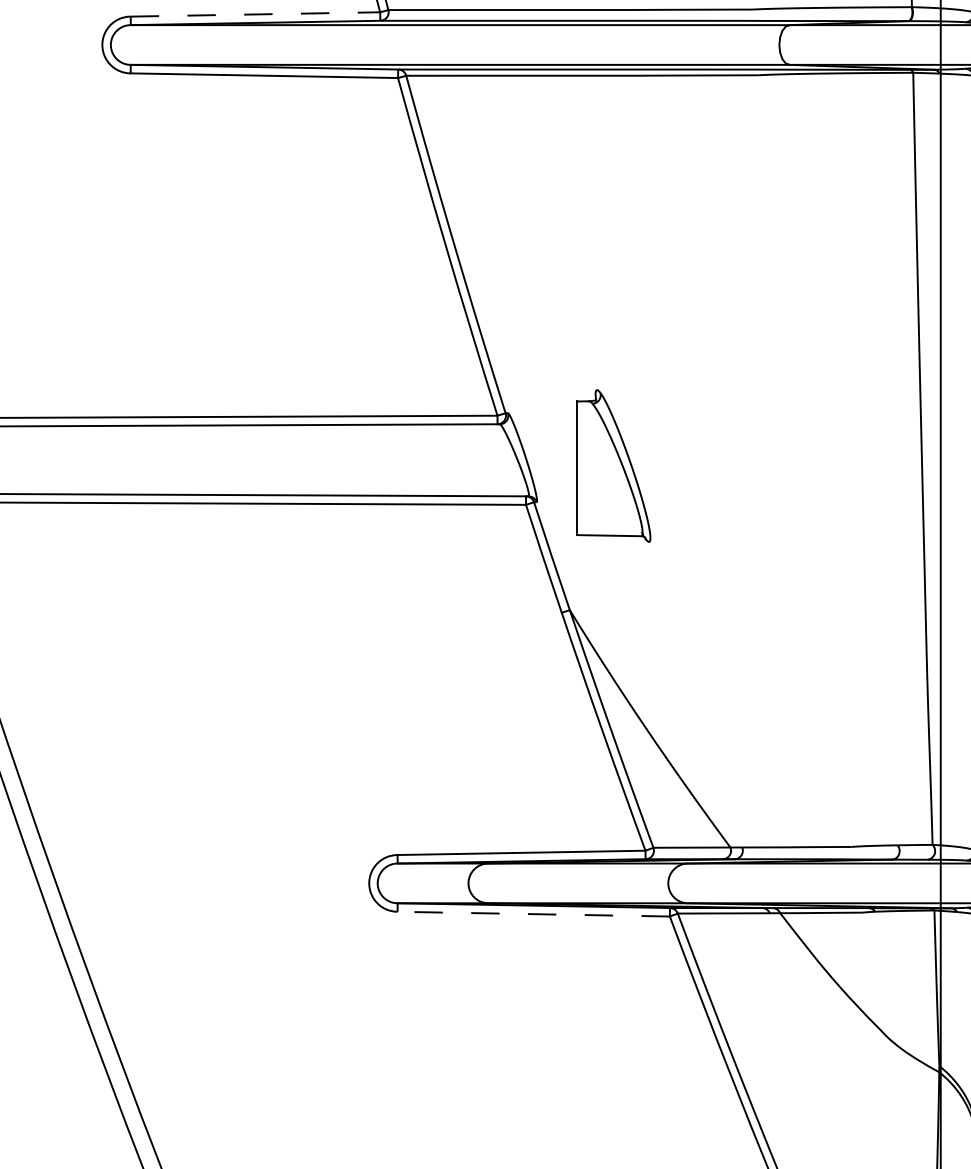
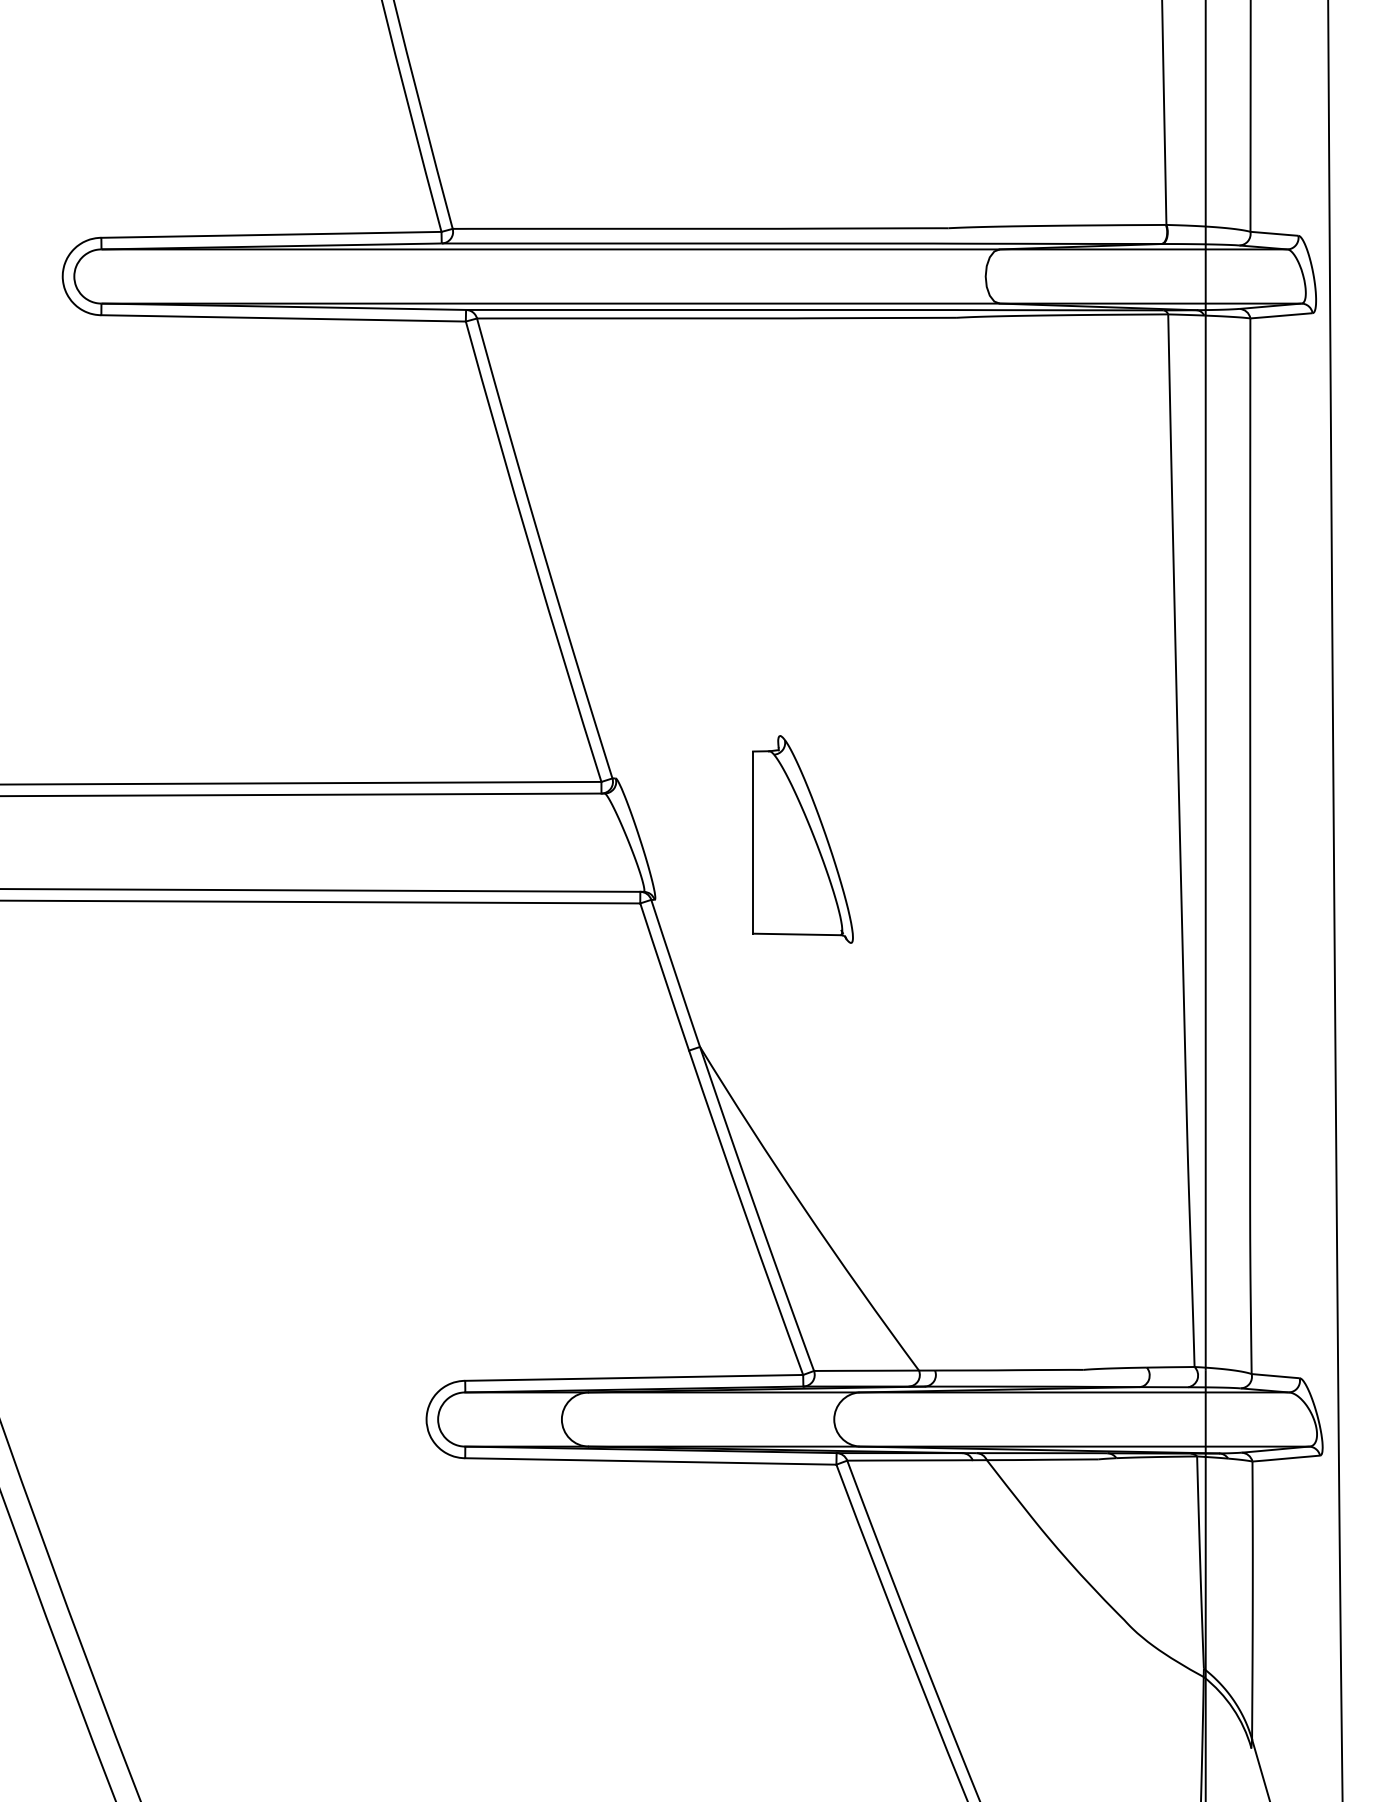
line: (255, 14) -> (271, 234), dashed -> solid
part: (613, 466) -> (802, 839), moved
line: (533, 914) -> (650, 1461), dashed -> solid

